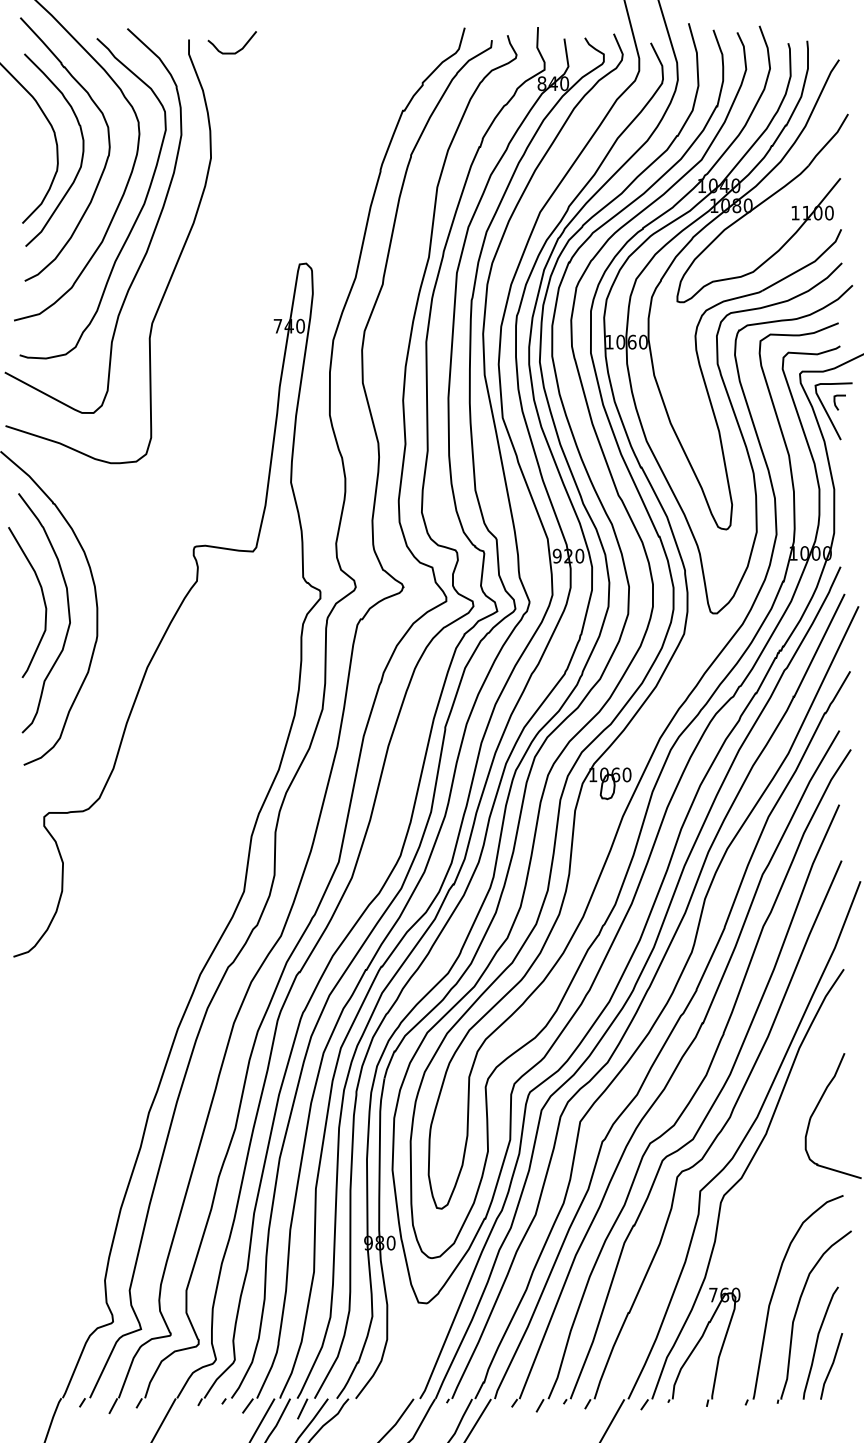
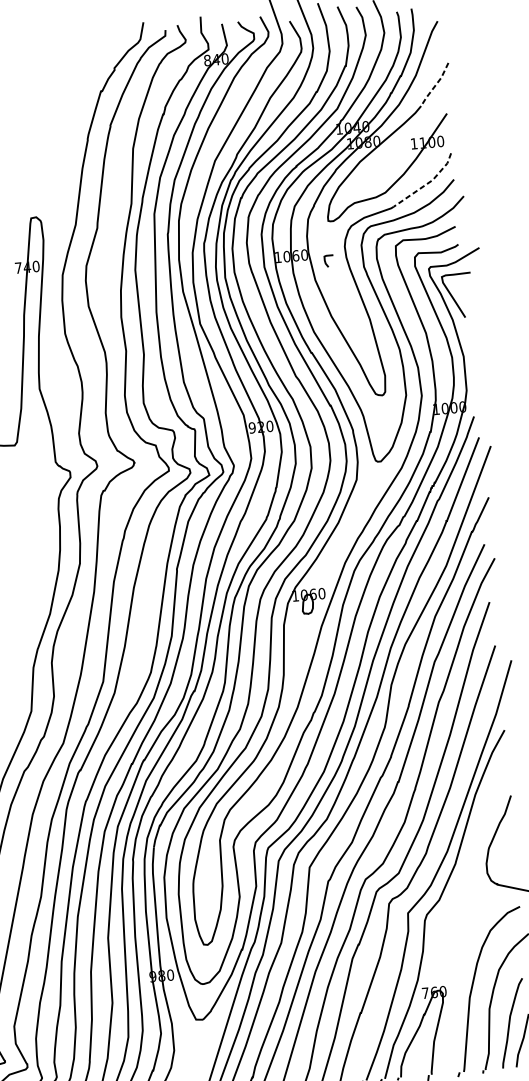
line: (829, 140) -> (435, 84), solid -> dashed
line: (808, 265) -> (428, 183), solid -> dashed
curve: (835, 402) -> (325, 261), moved

